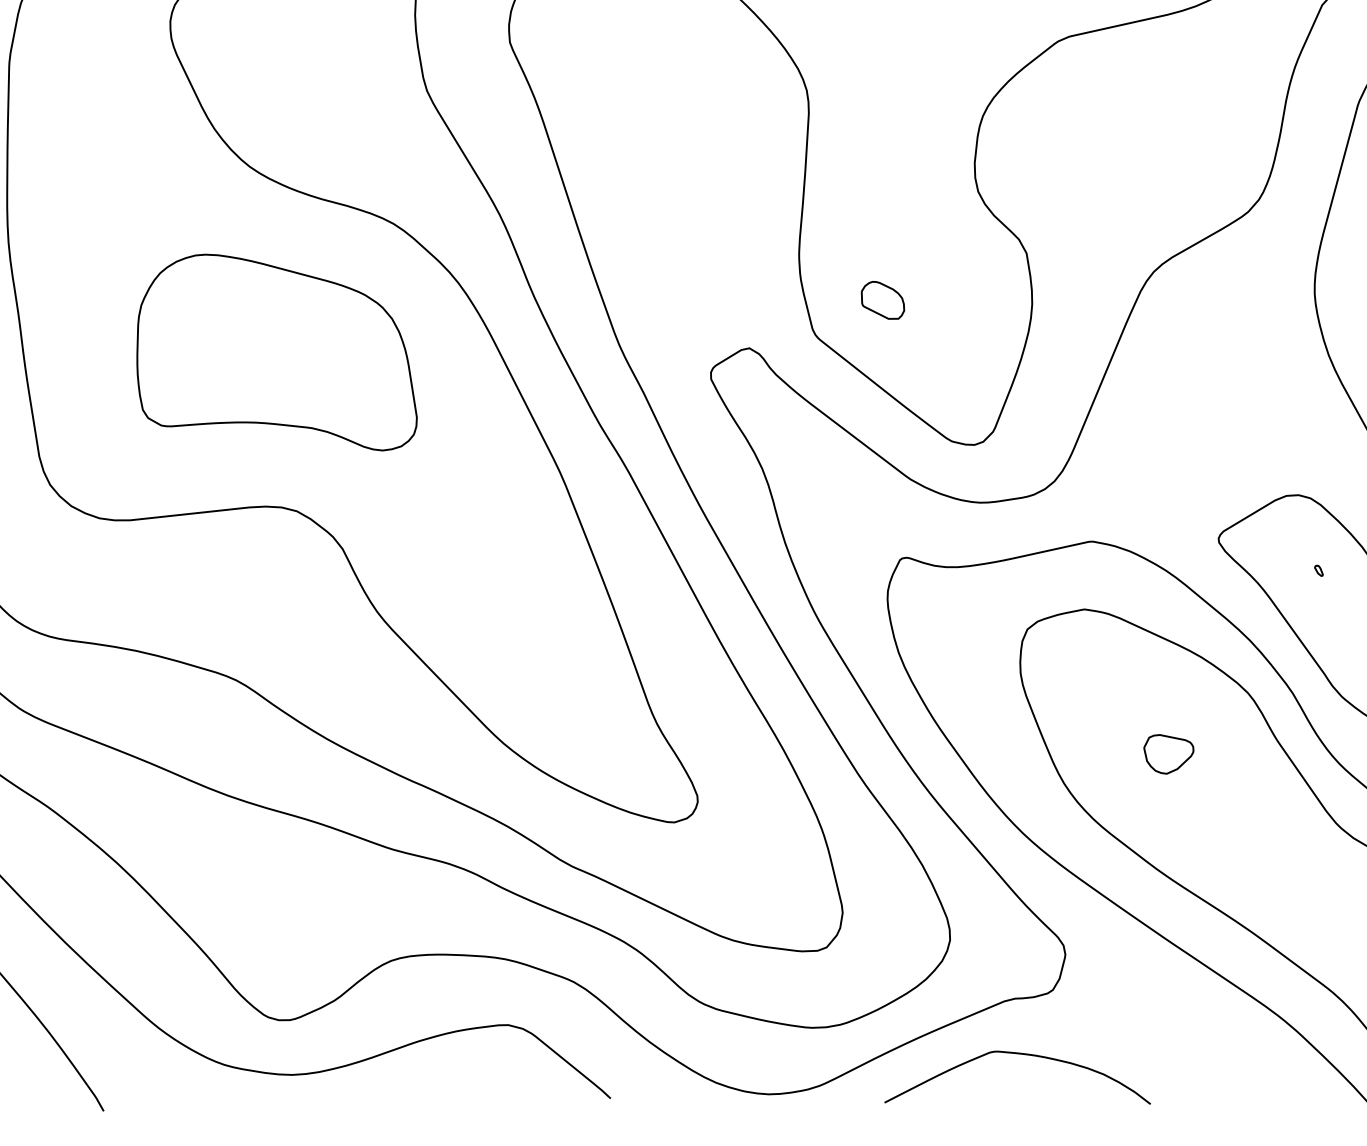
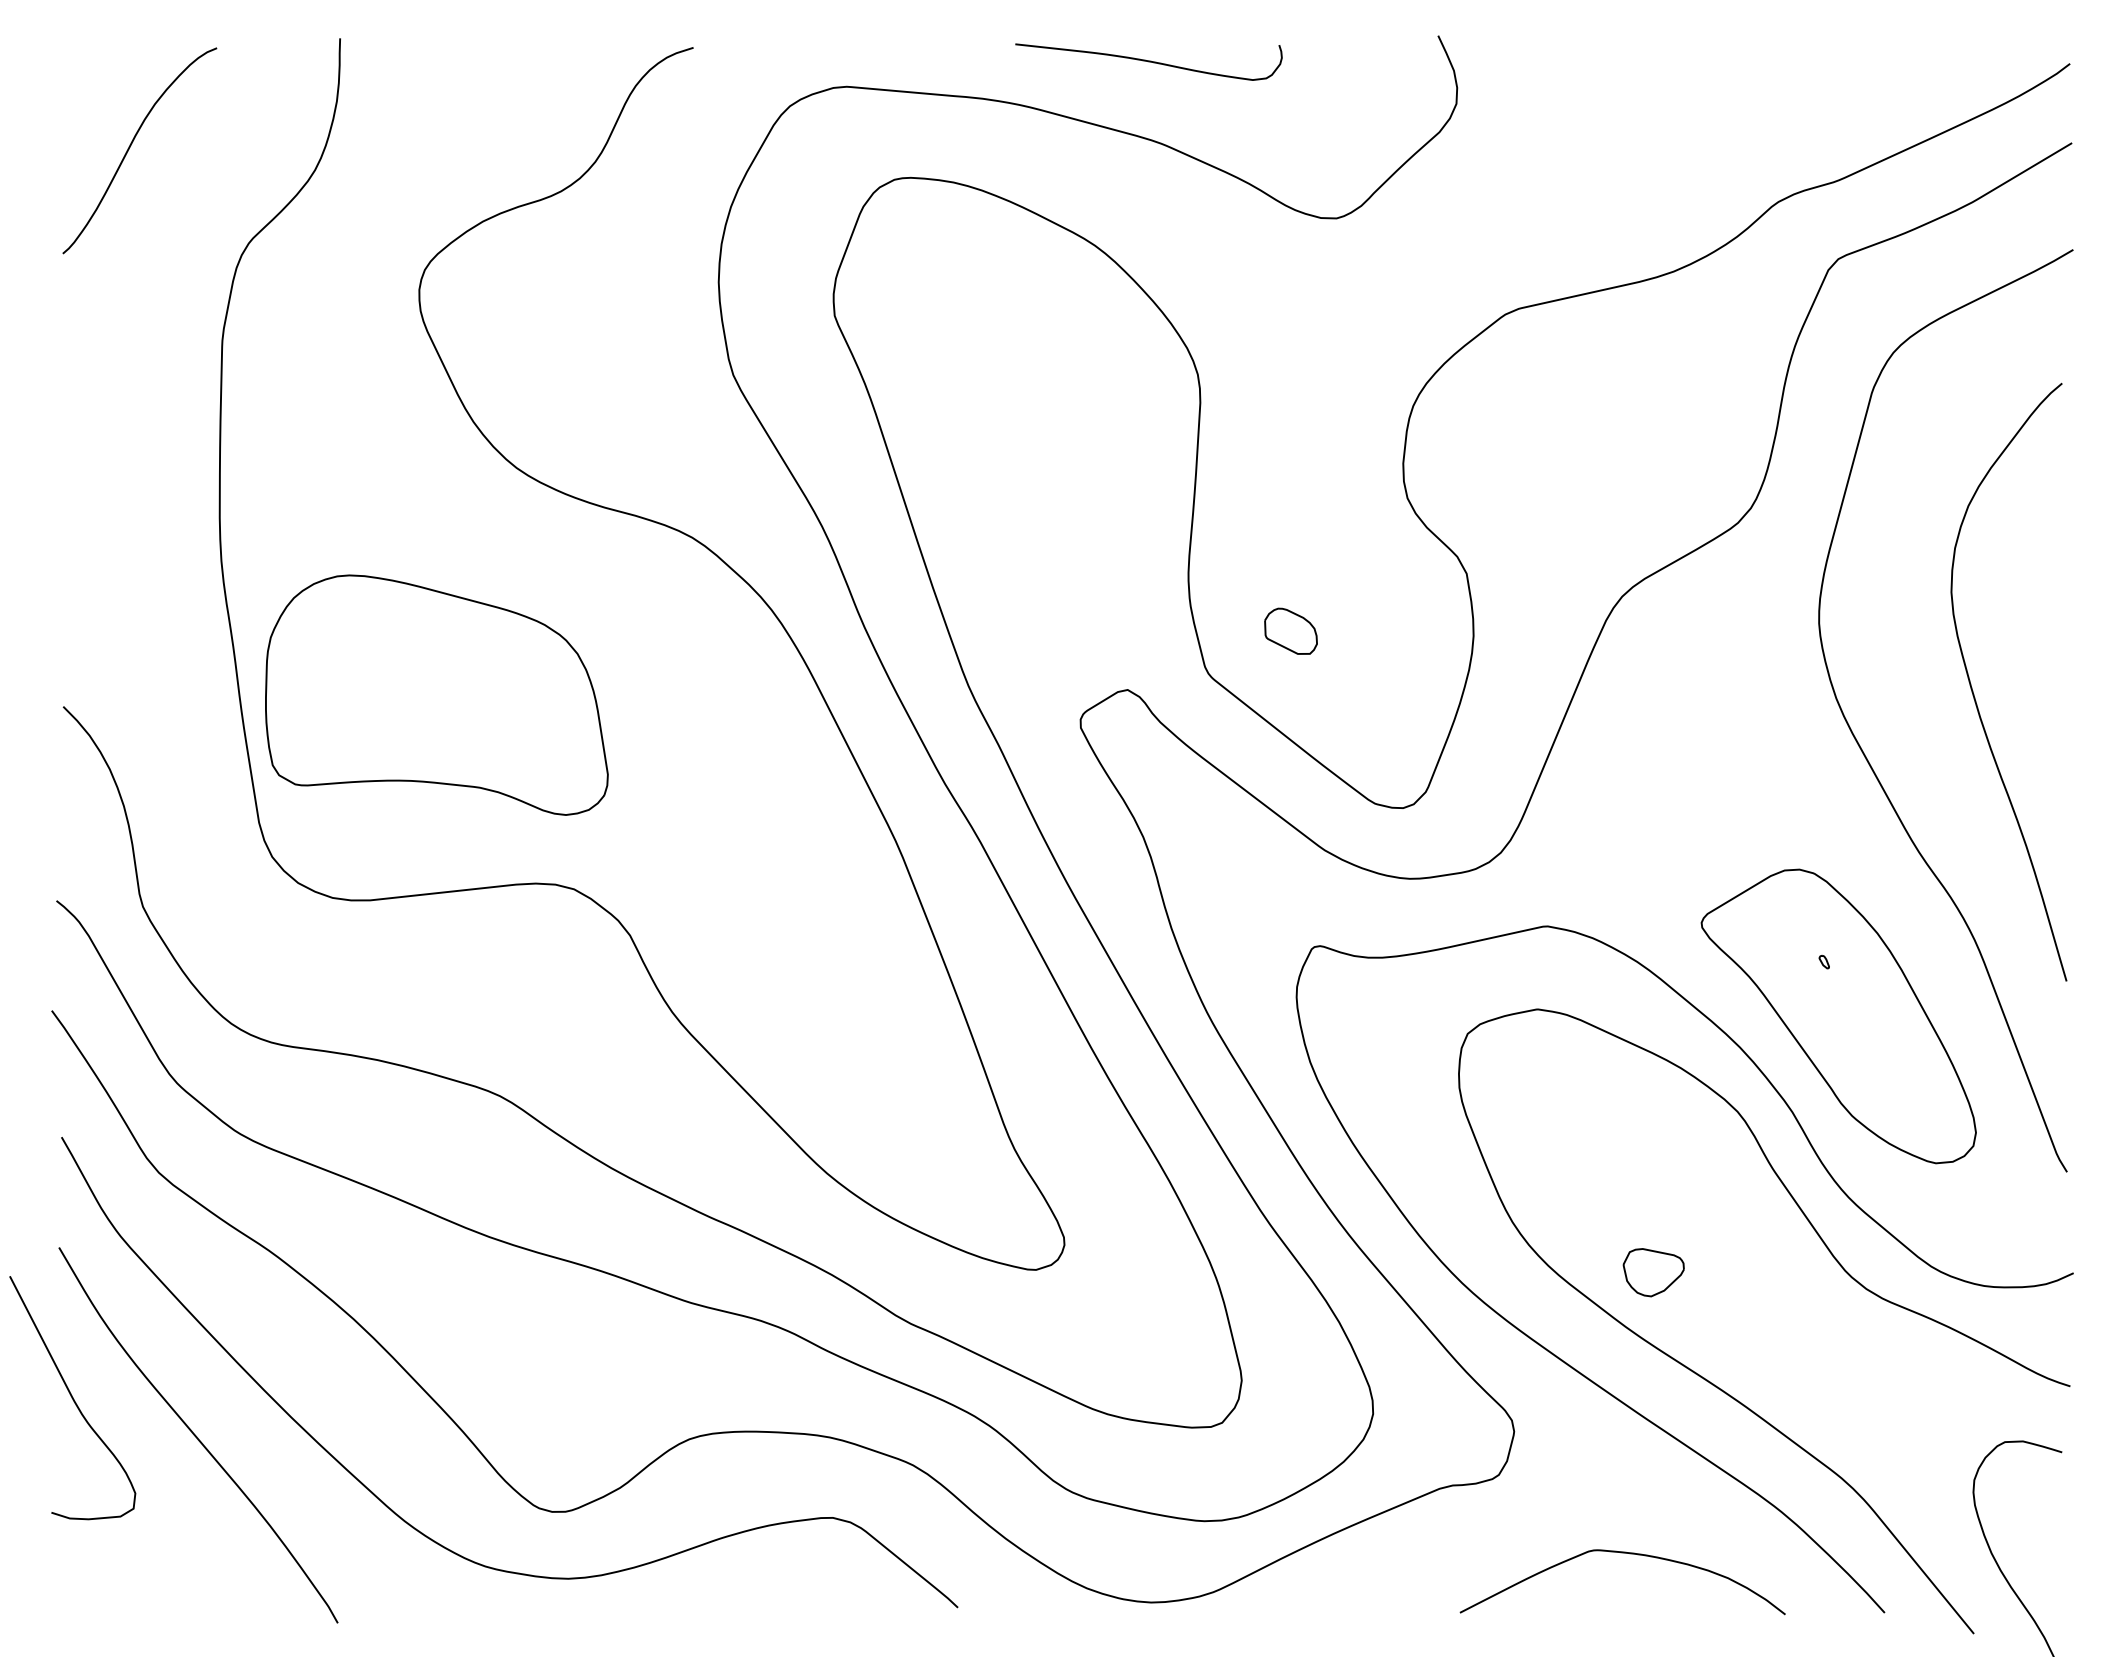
part: (276, 352) -> (436, 694), moved
part: (1168, 754) -> (1653, 1272), moved
curve: (1023, 1055) -> (1629, 1554), moved

